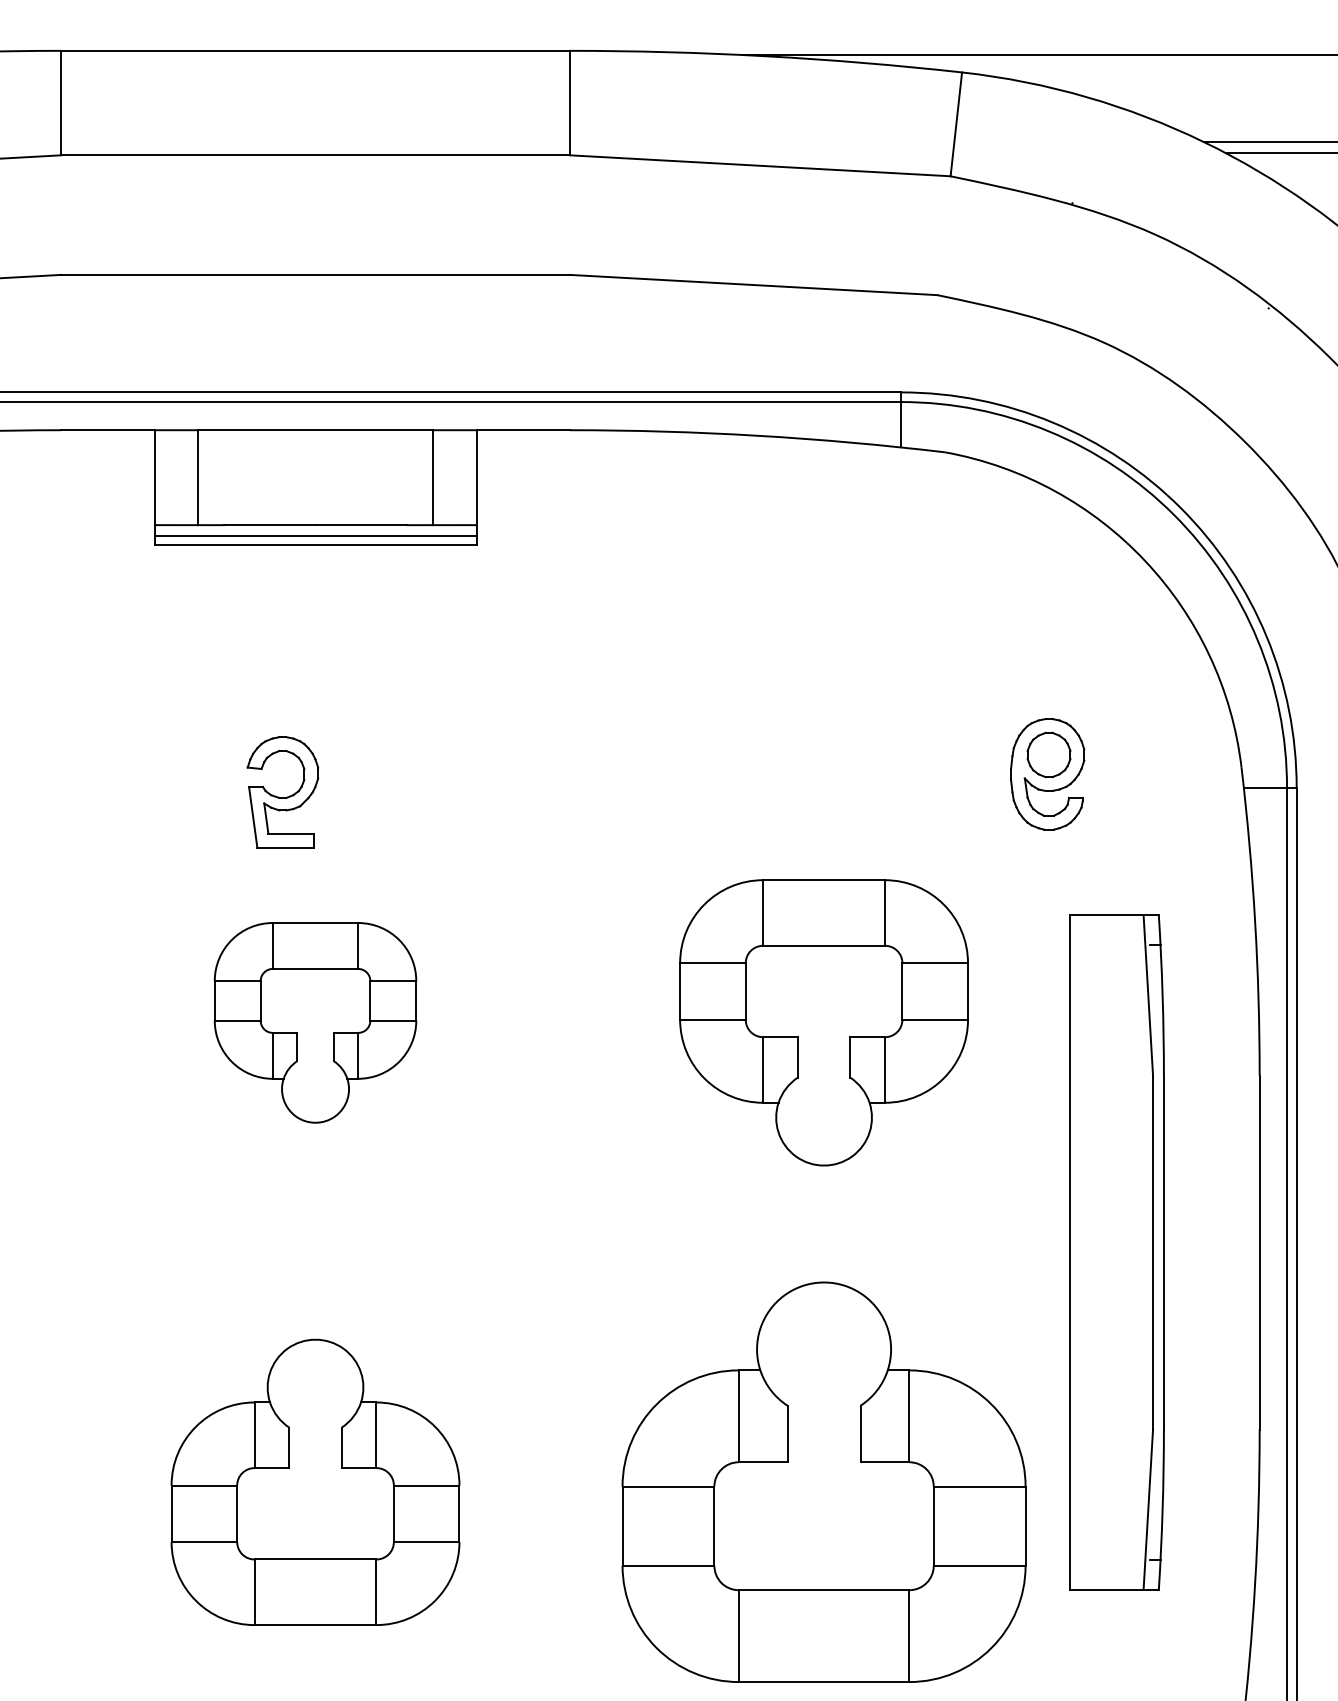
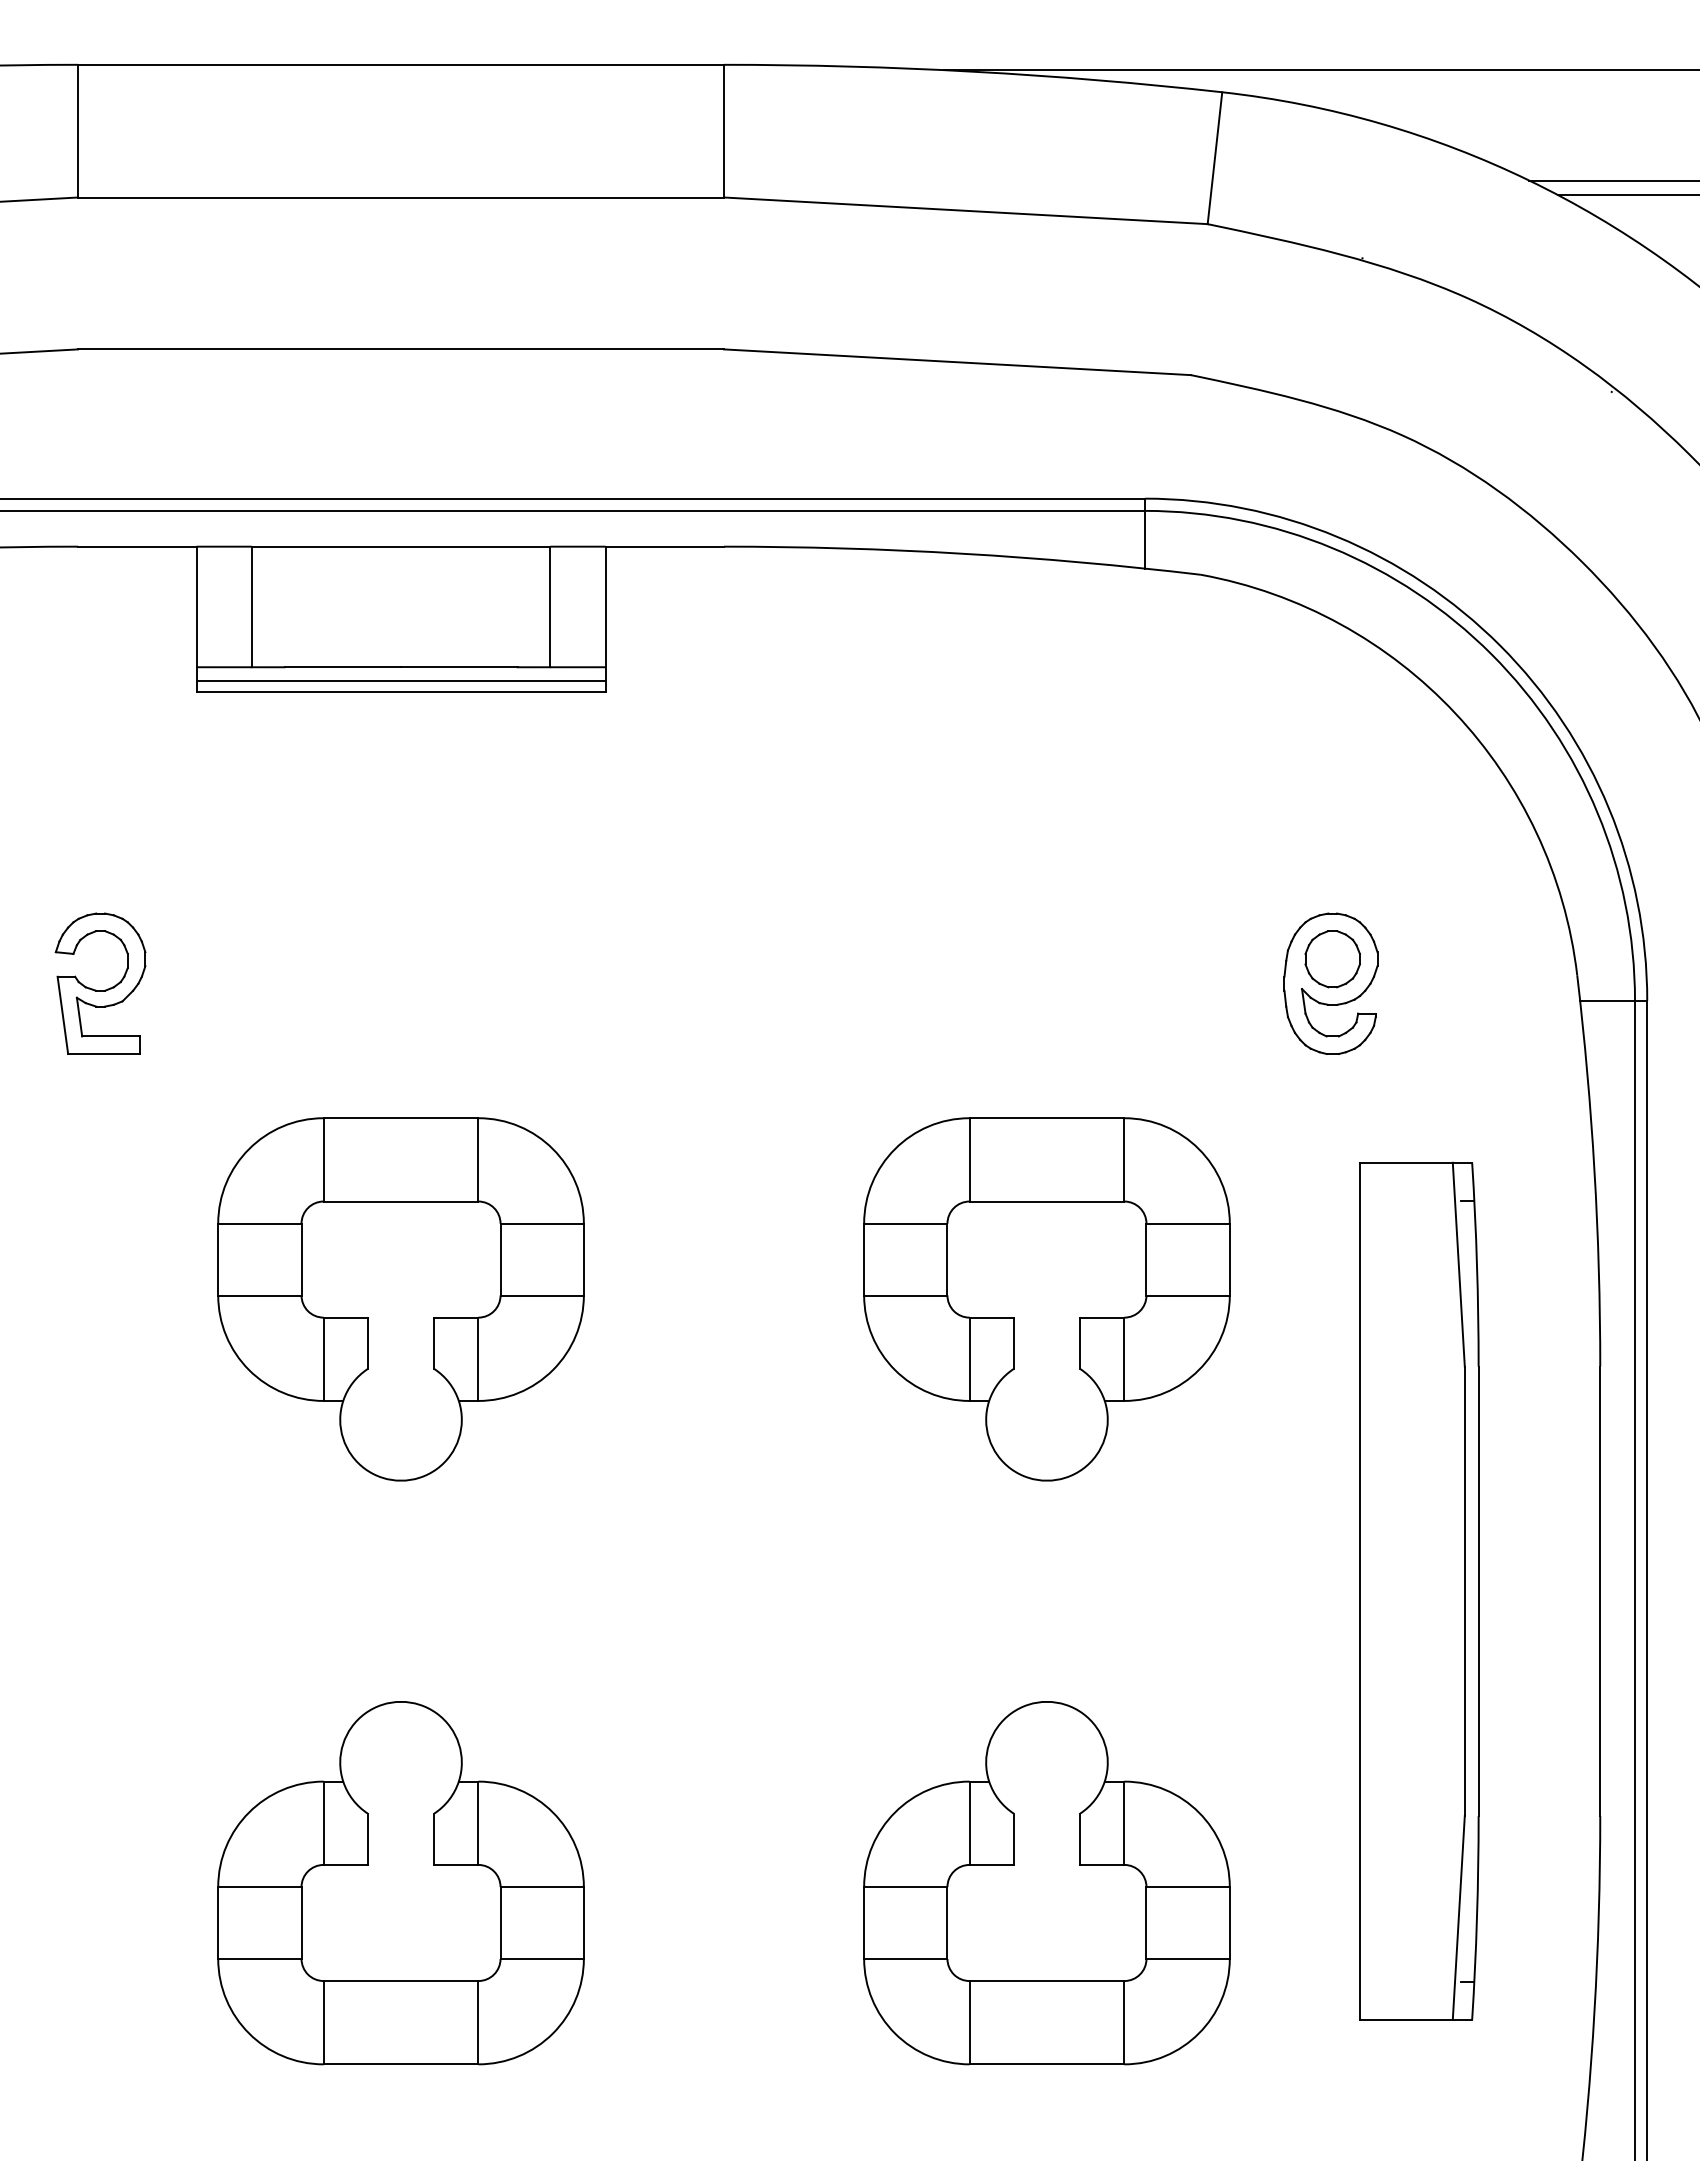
part: (282, 797) -> (100, 990), moved
part: (315, 1022) -> (400, 1299), size x1.43
part: (823, 1482) -> (1046, 1883), size x0.71

